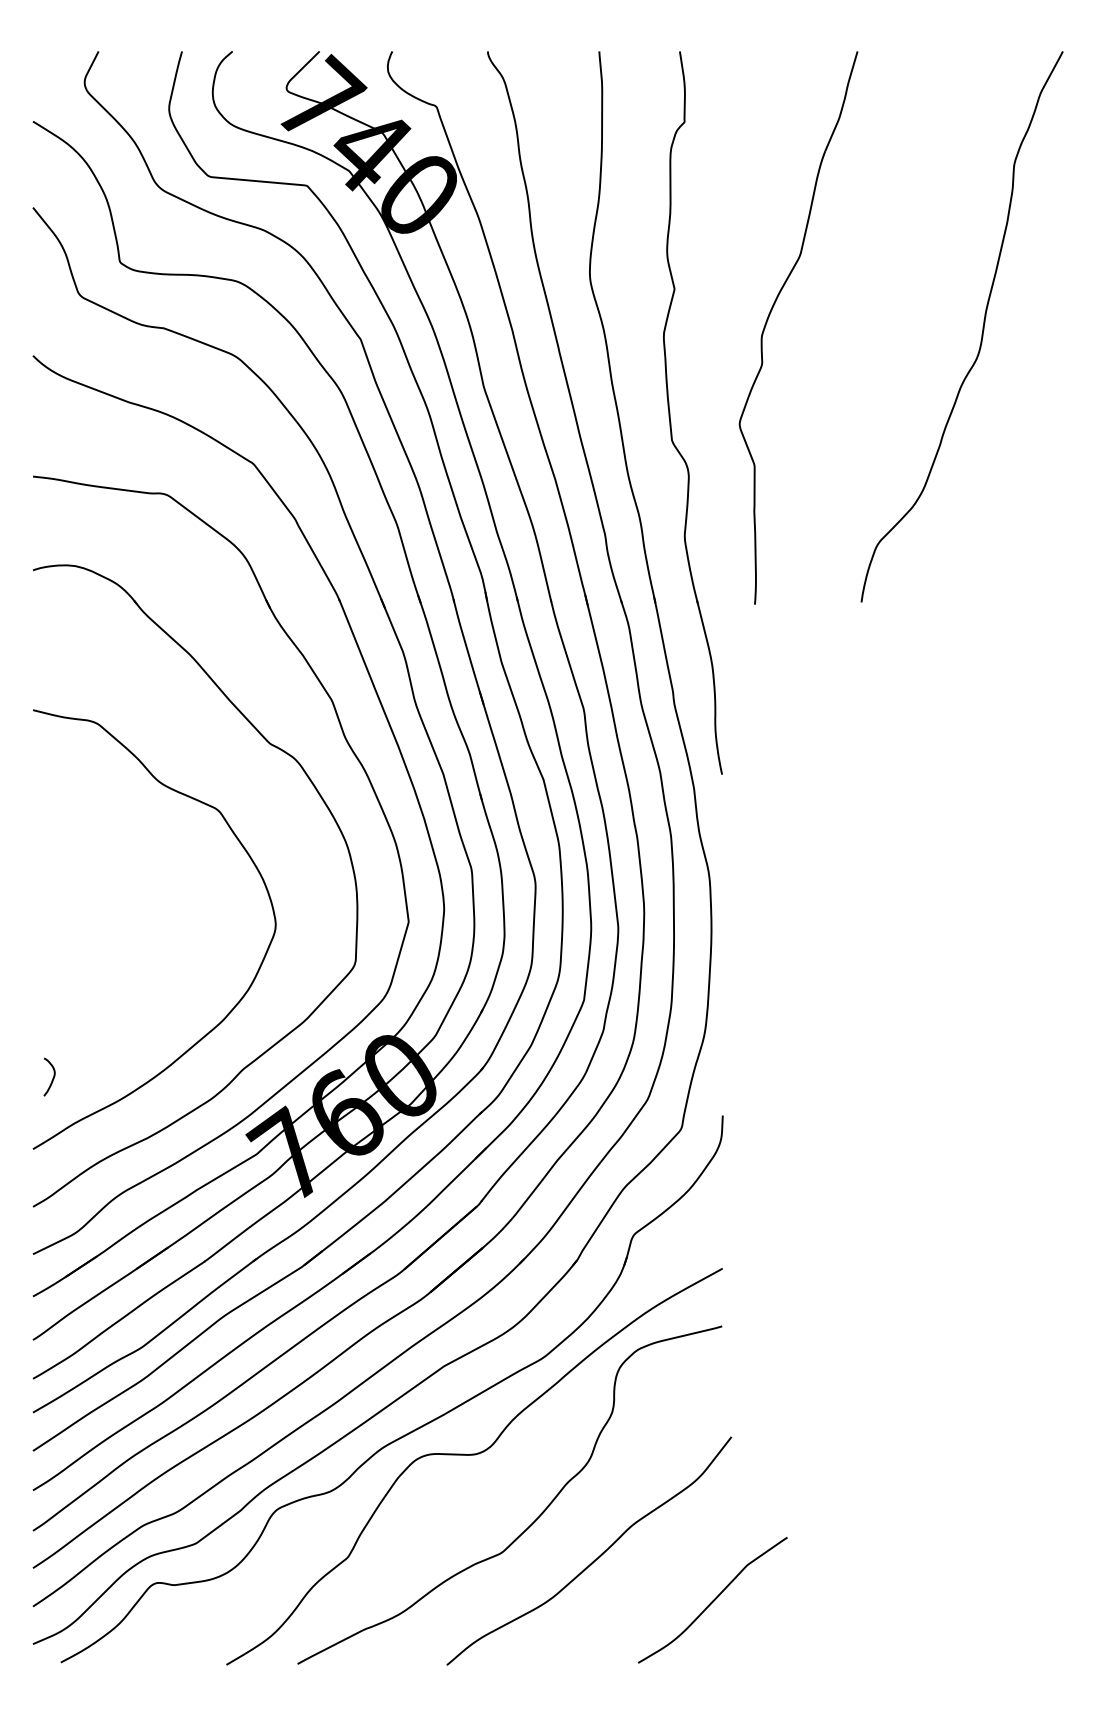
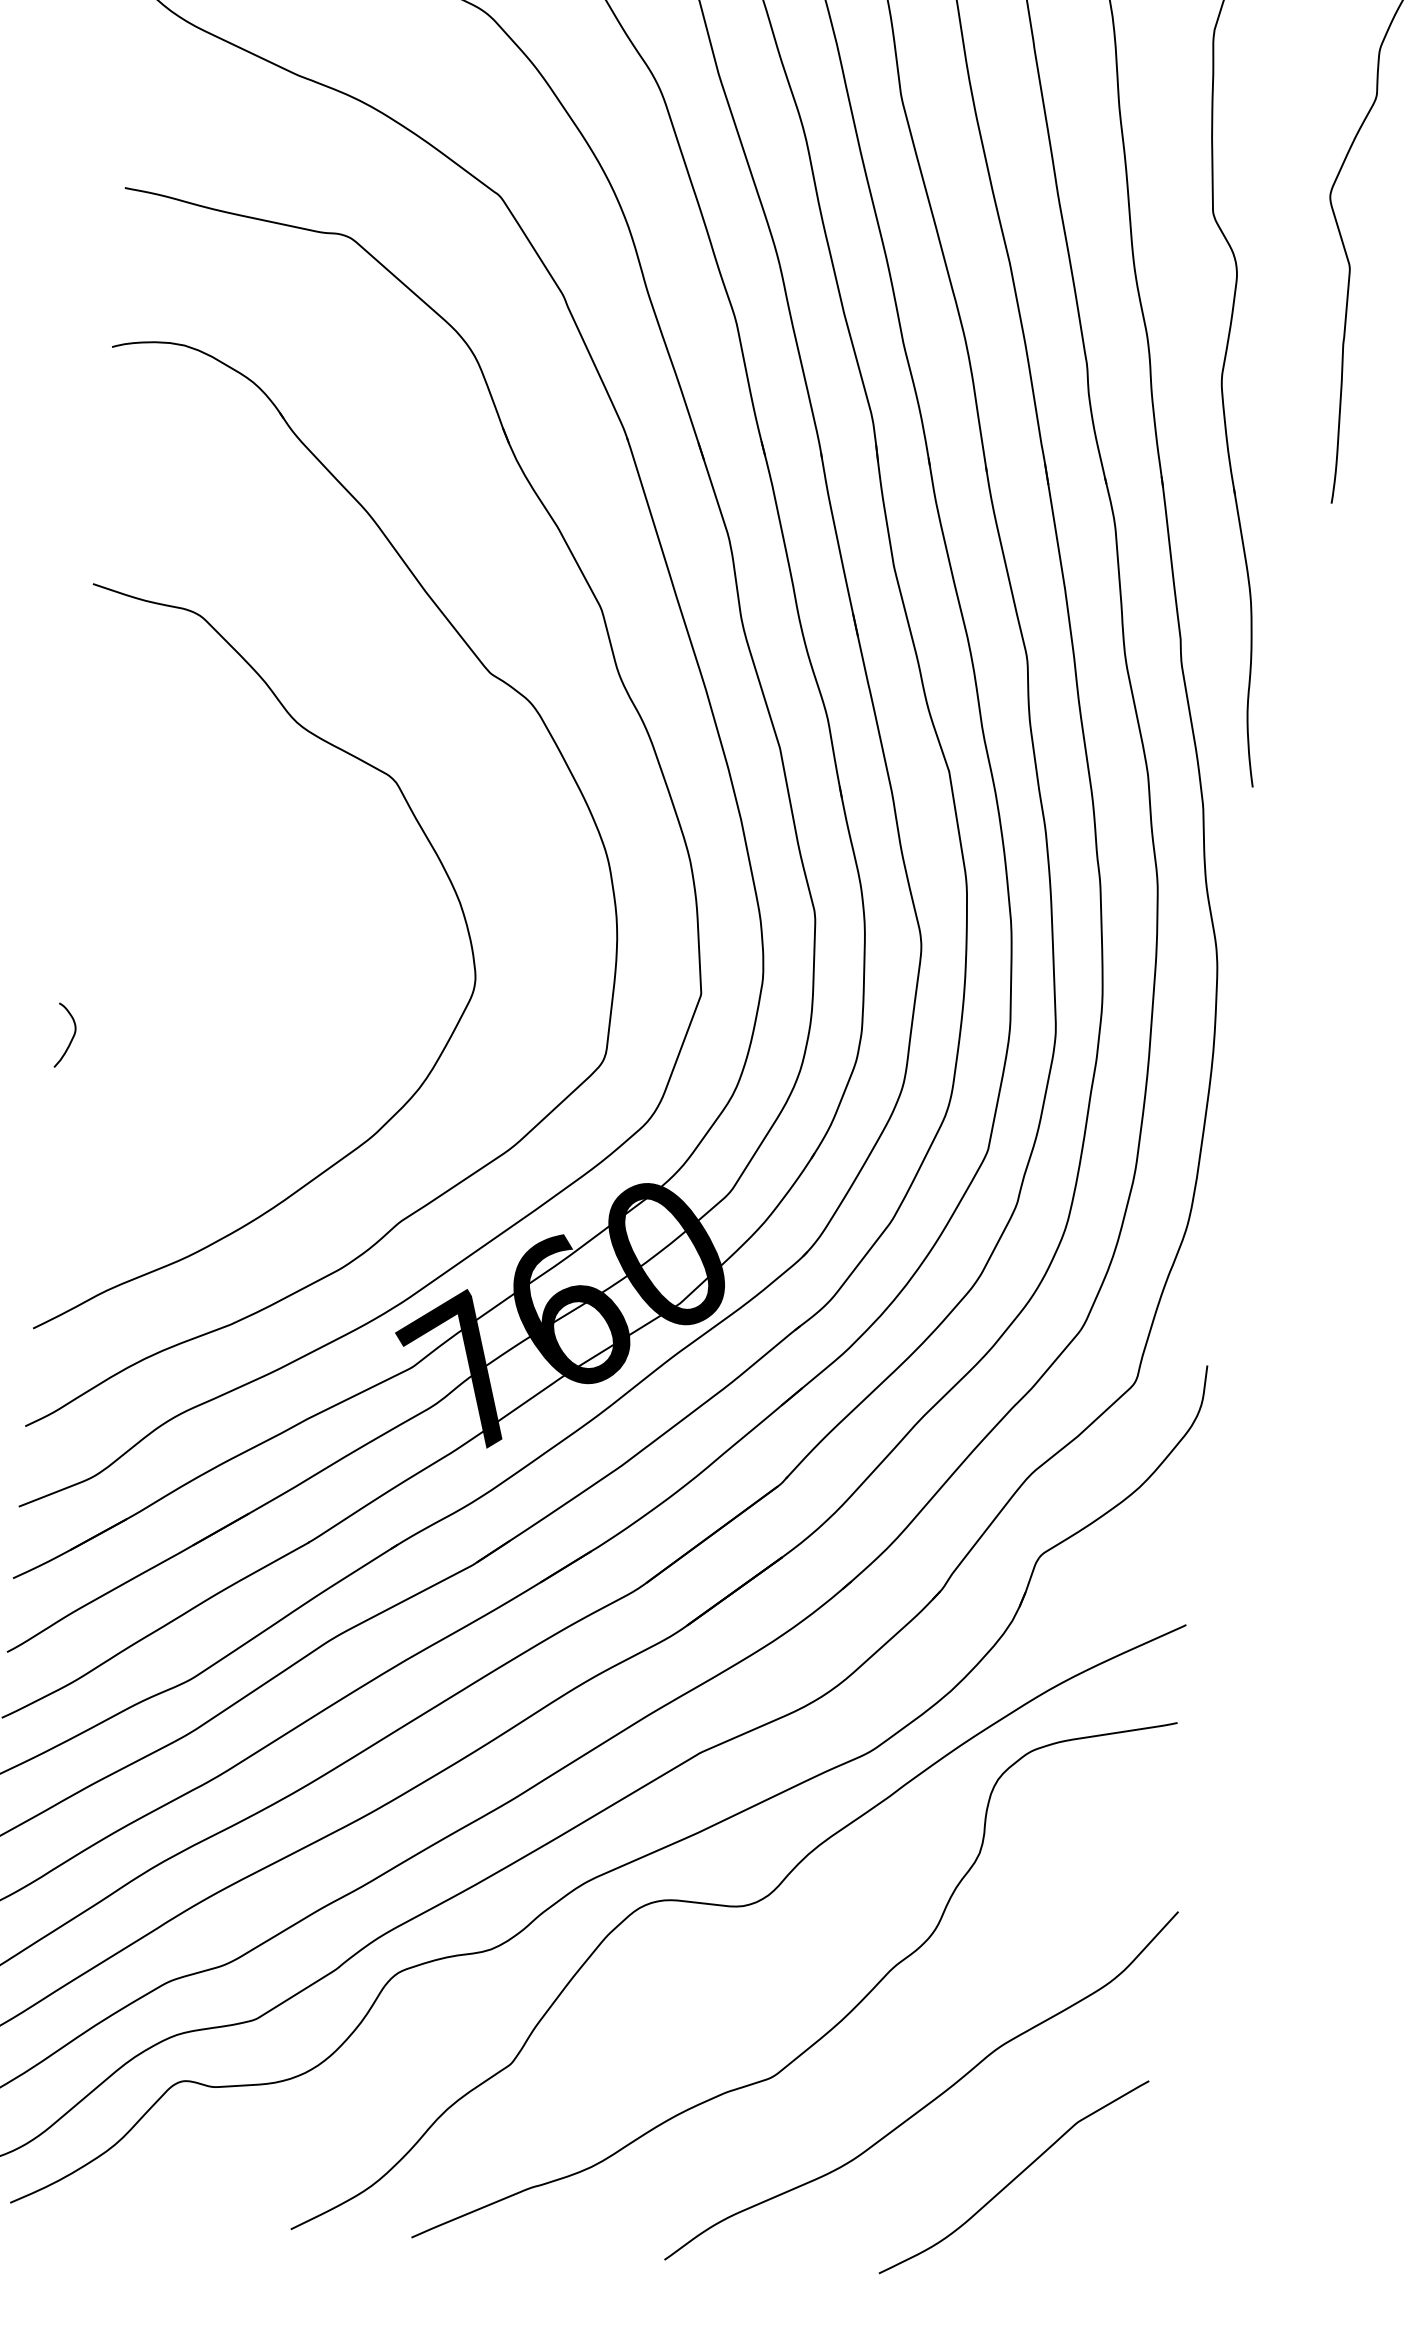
curve: (52, 1077) -> (71, 1036), moved
curve: (712, 1600) -> (1013, 2177), moved

